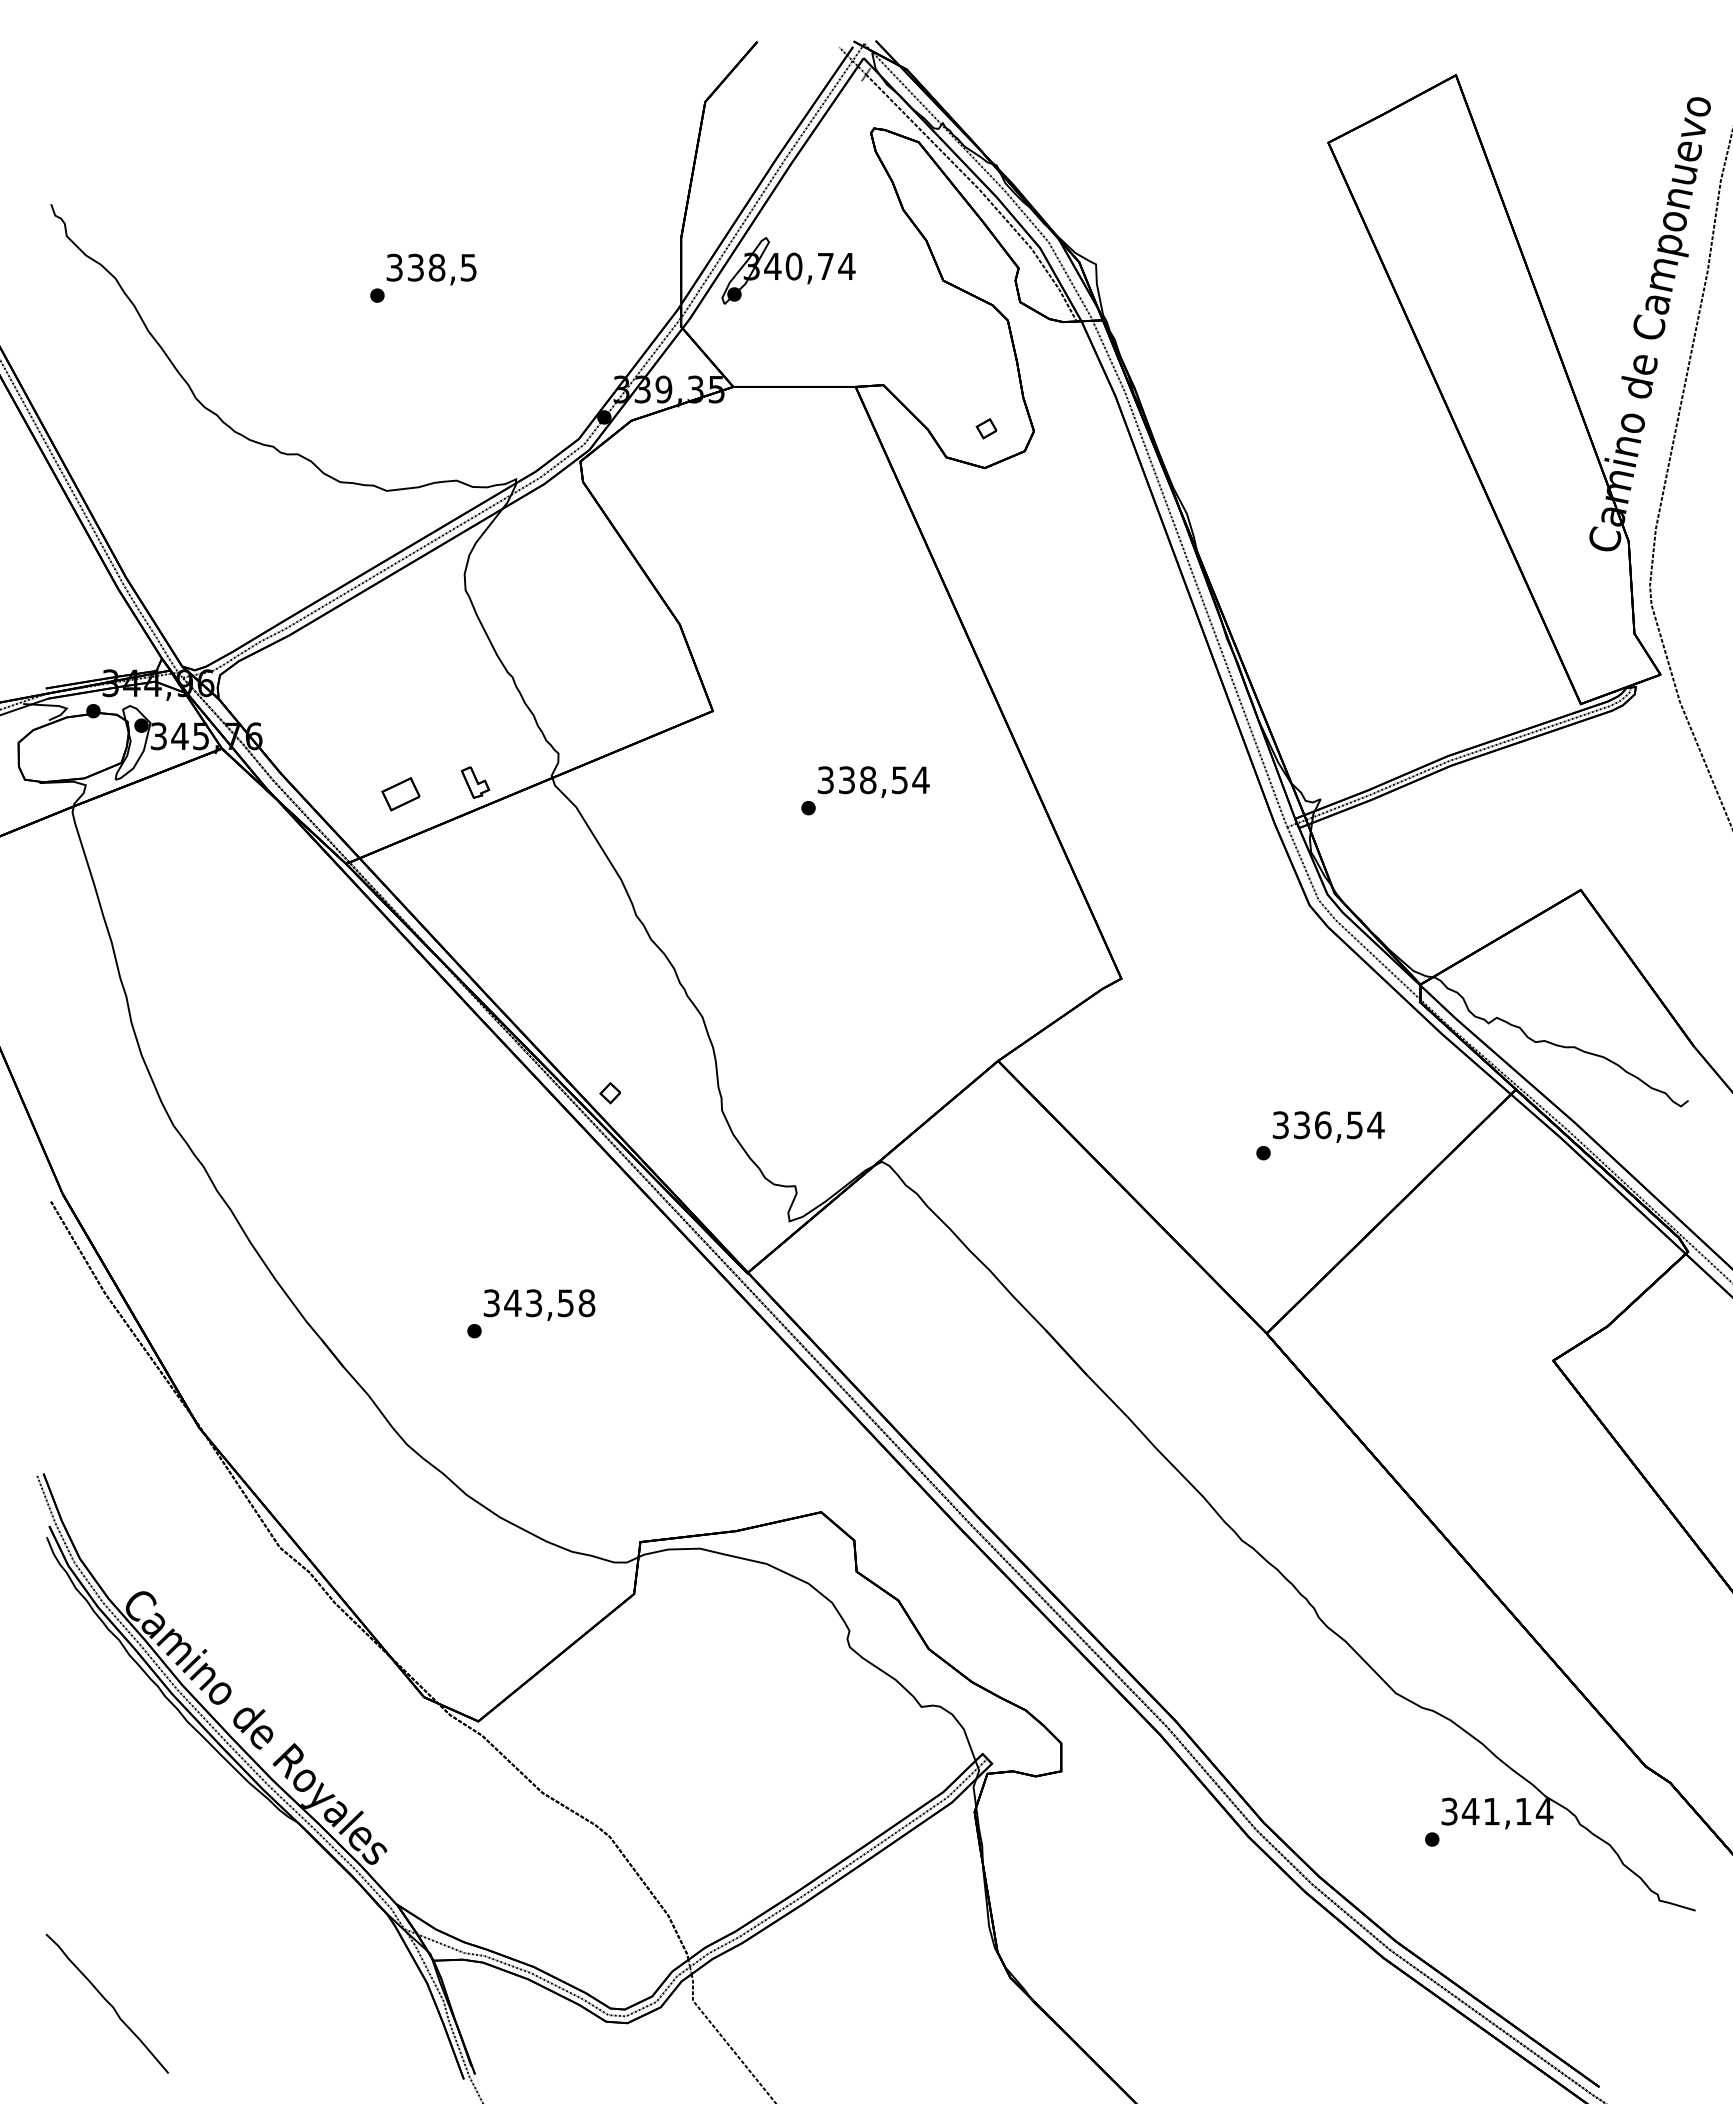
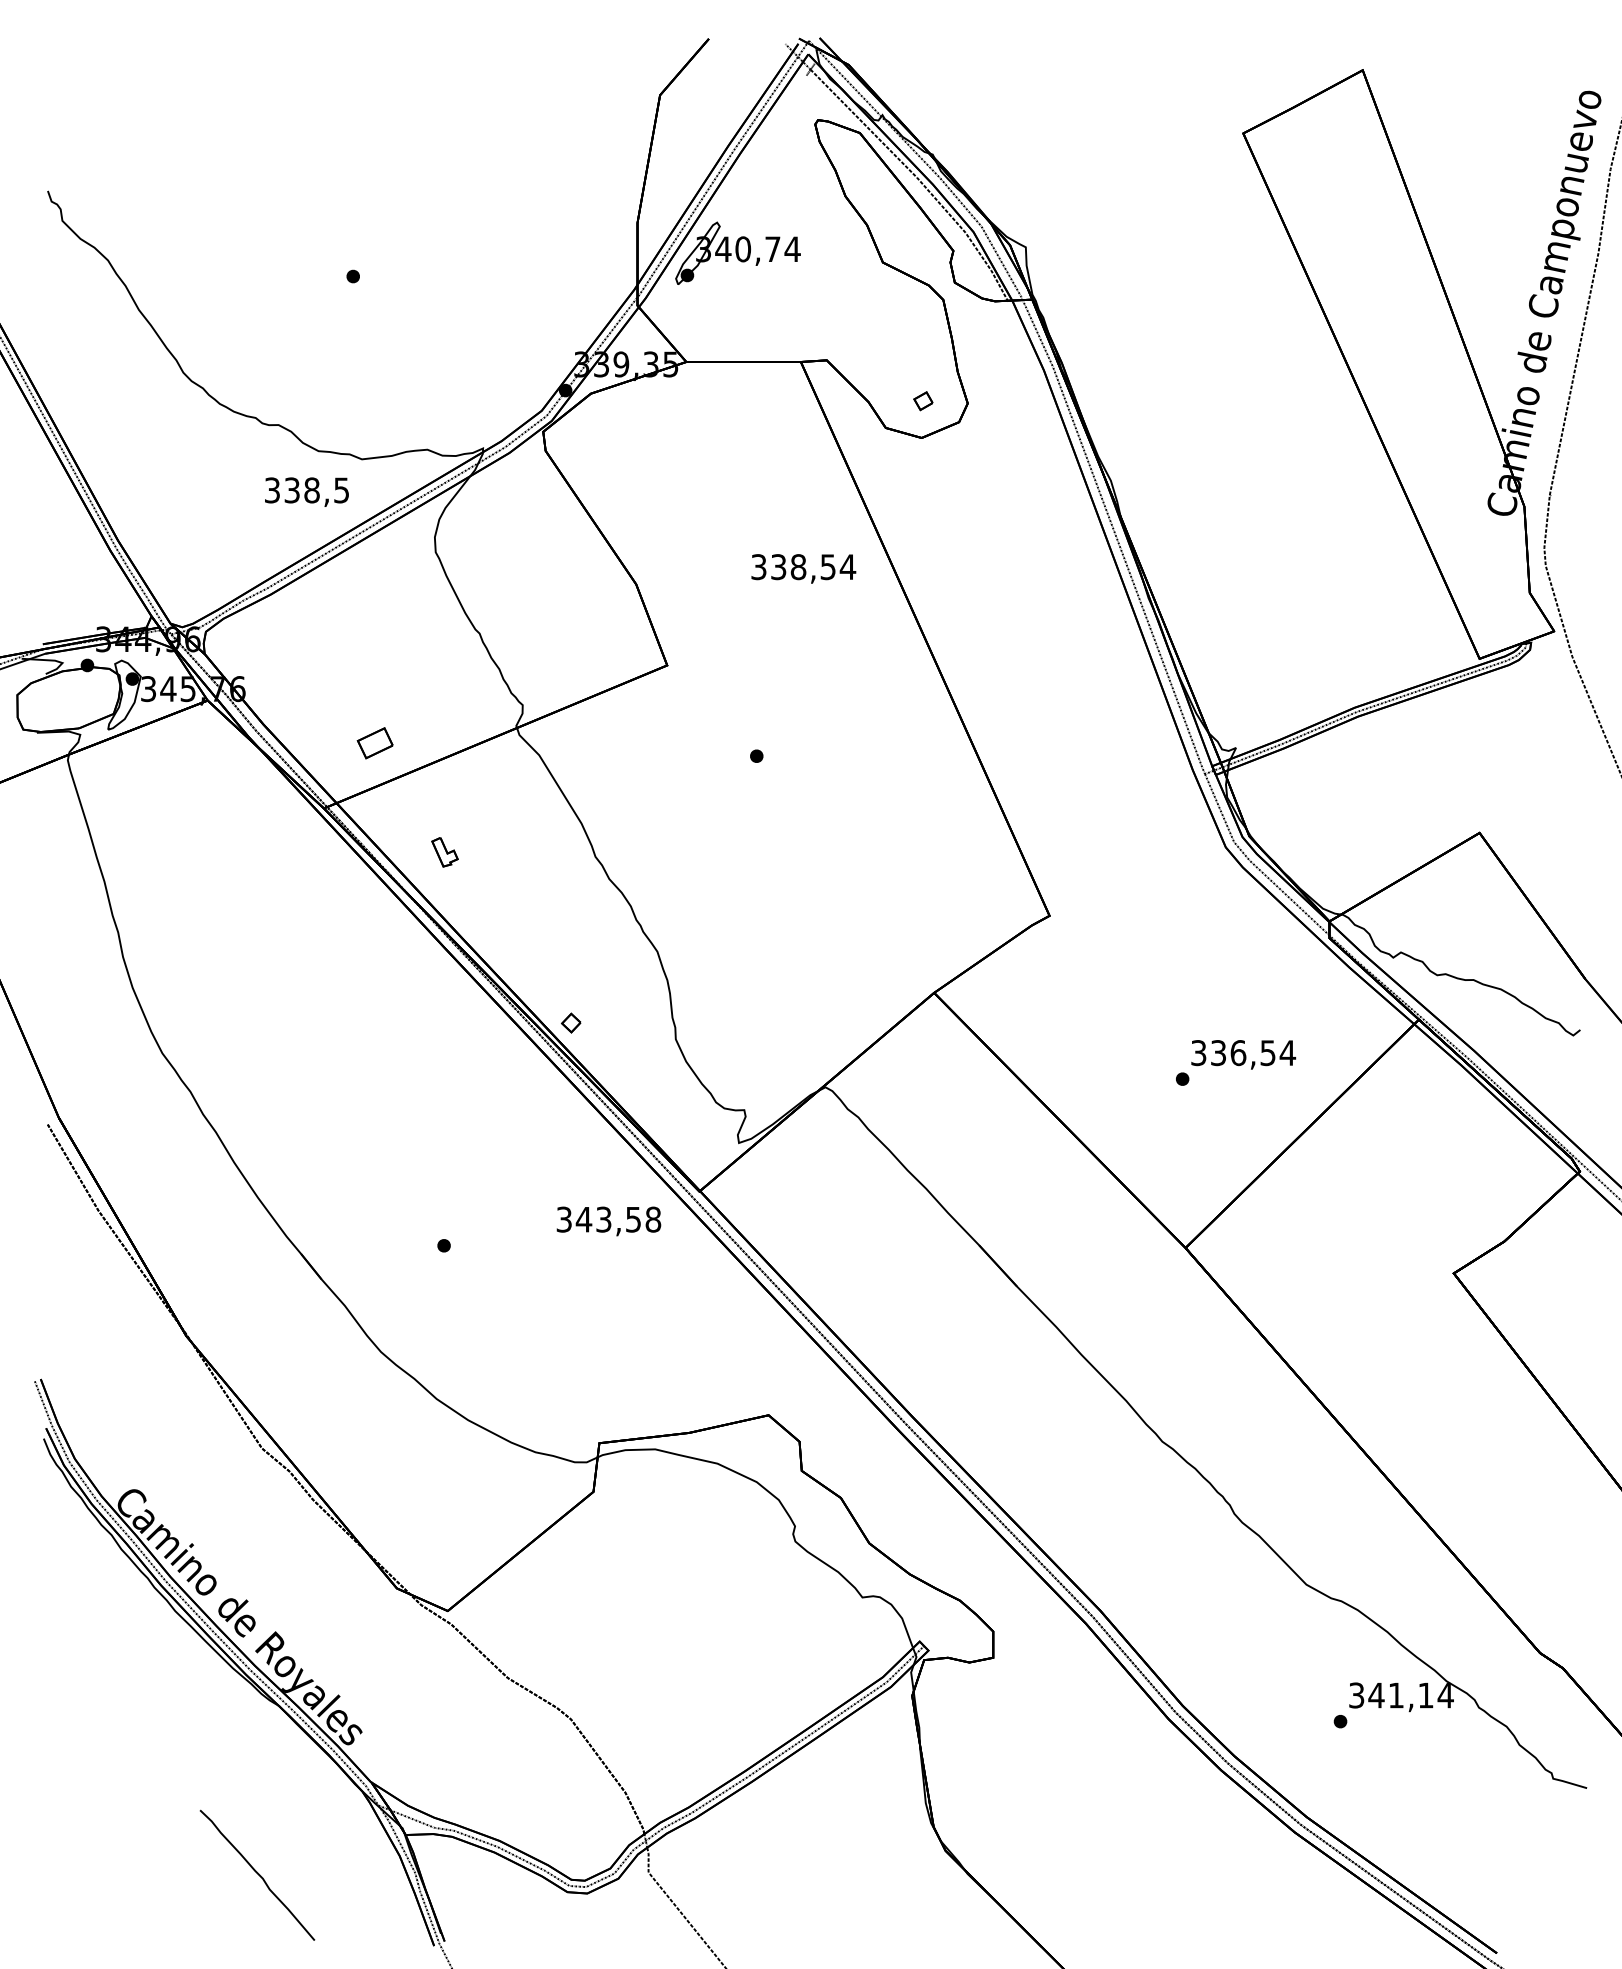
text: (431, 268) -> (306, 491), moved
text: (873, 781) -> (803, 568), moved
part: (474, 782) -> (444, 852), moved
text: (539, 1305) -> (608, 1221), moved
curve: (107, 2002) -> (257, 1874), moved

